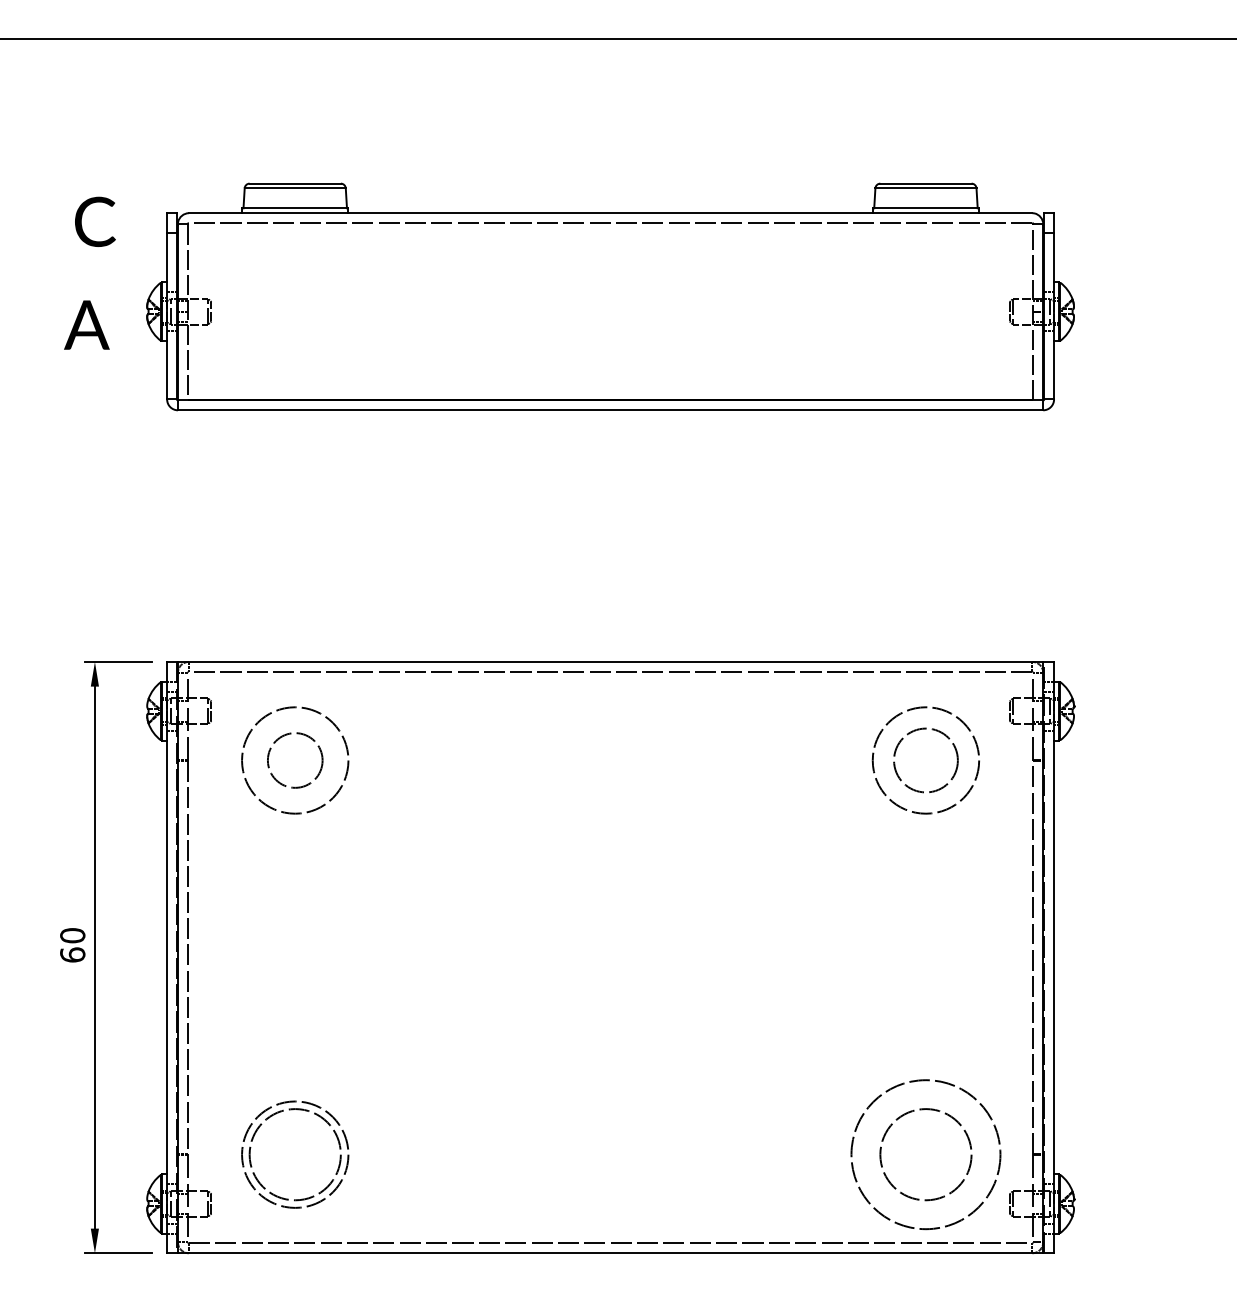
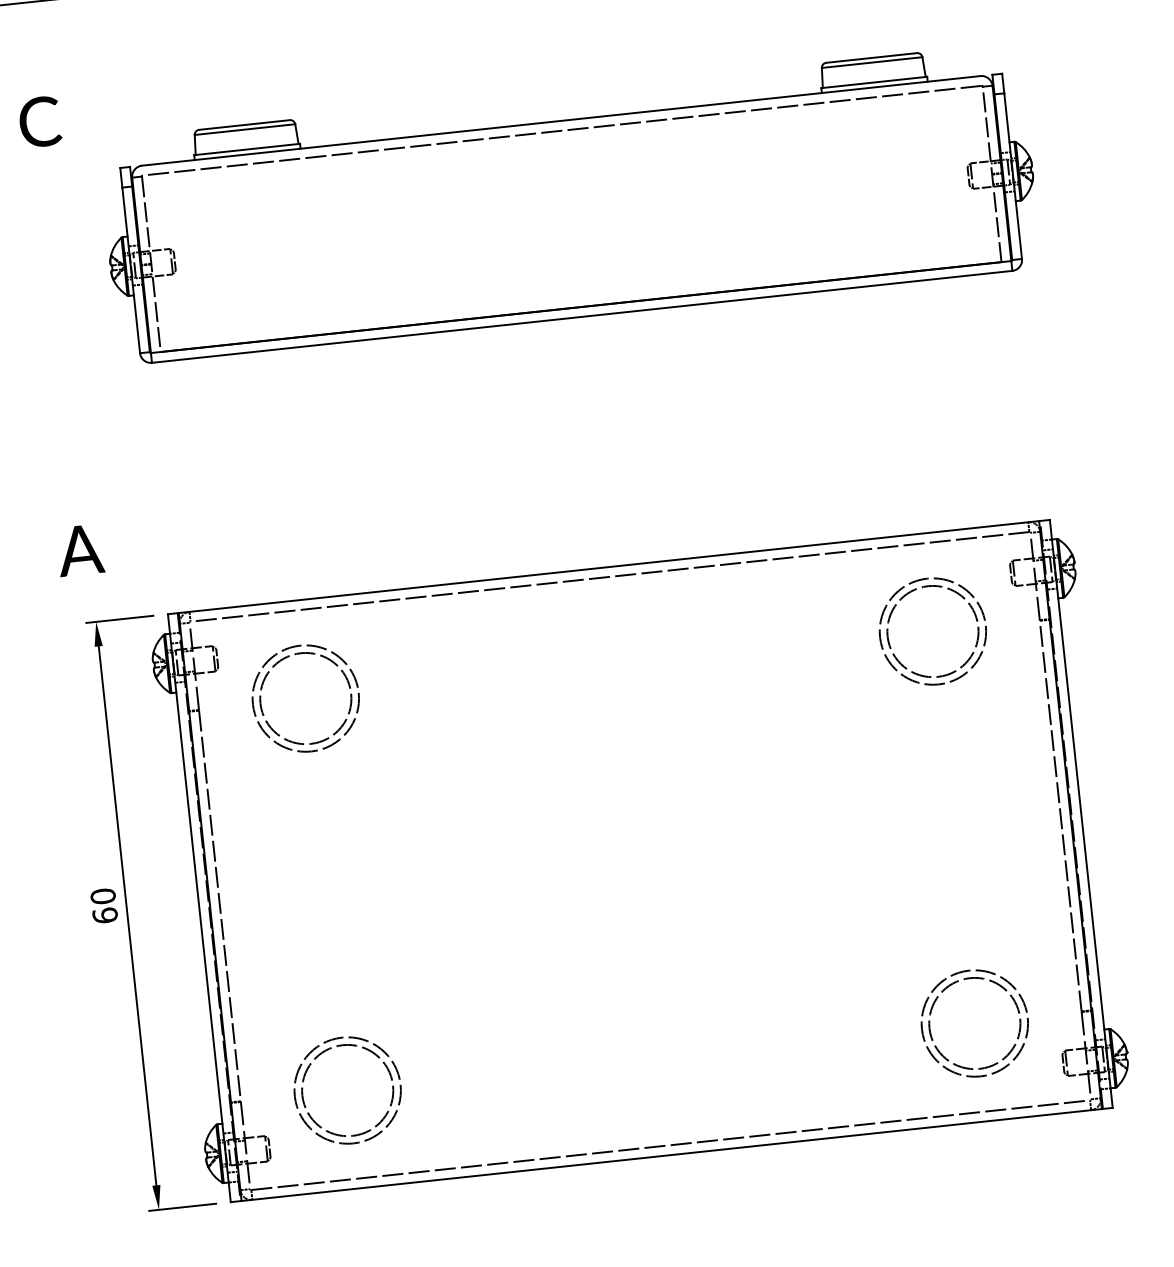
text: (95, 221) -> (40, 121), moved
text: (86, 324) -> (79, 549), moved
circle: (294, 760) -> (305, 698), size x1.67
circle: (925, 760) -> (932, 631), size x1.43
circle: (925, 1154) -> (974, 1023), size x0.71

